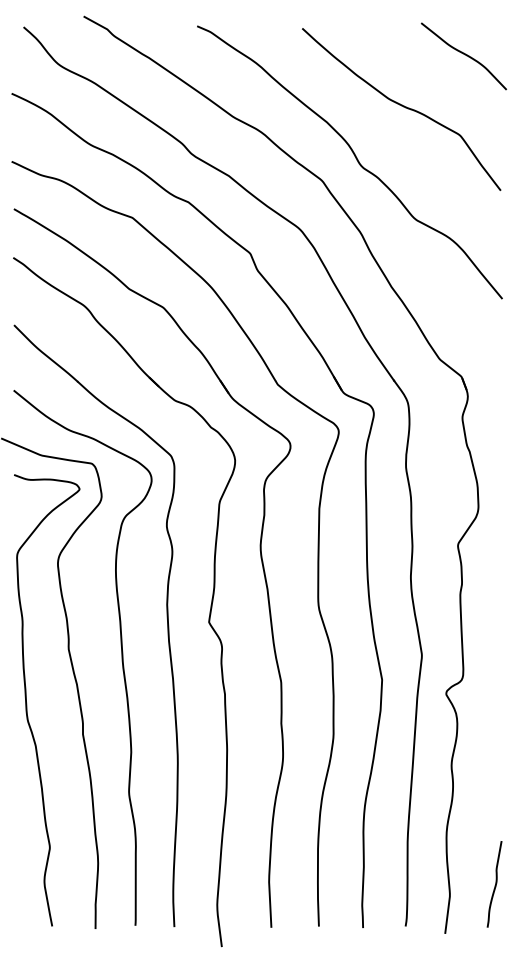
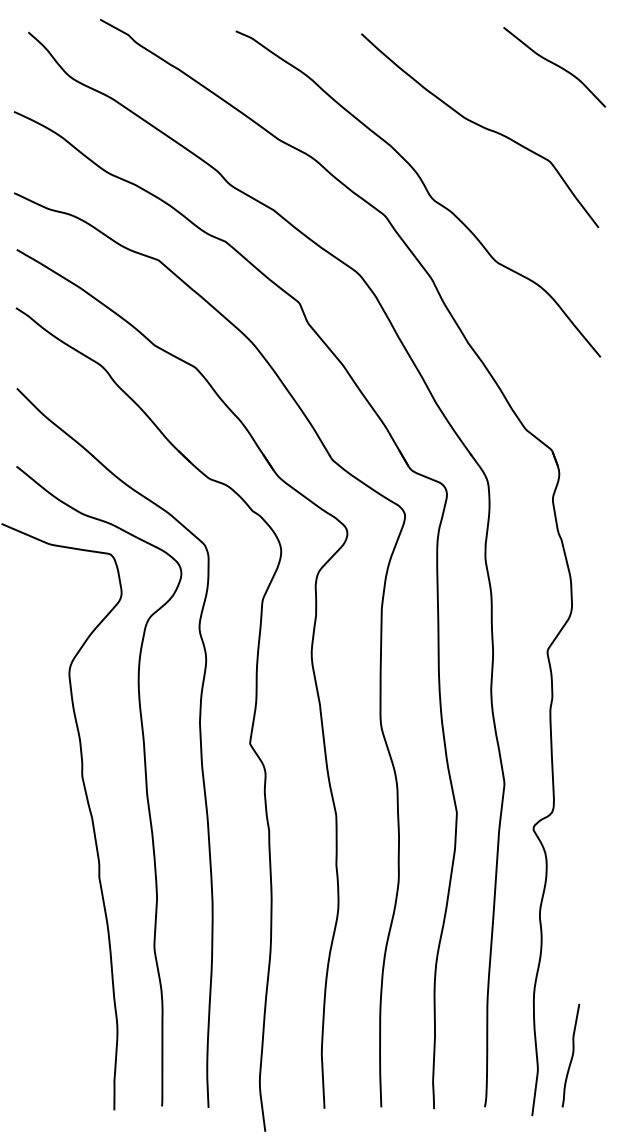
curve: (27, 703) -> (33, 840), removed
curve: (495, 884) -> (572, 1055), moved

